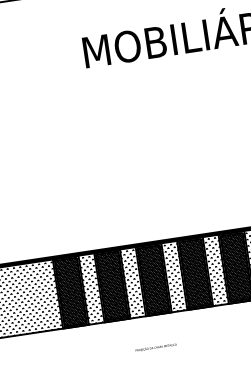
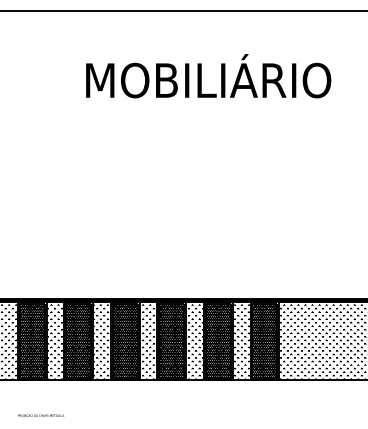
text: (156, 347) -> (41, 415), moved

